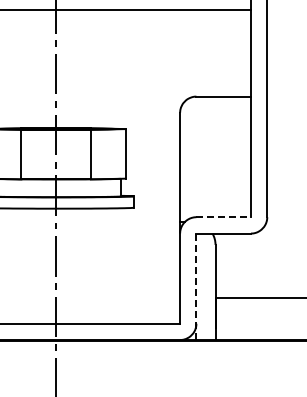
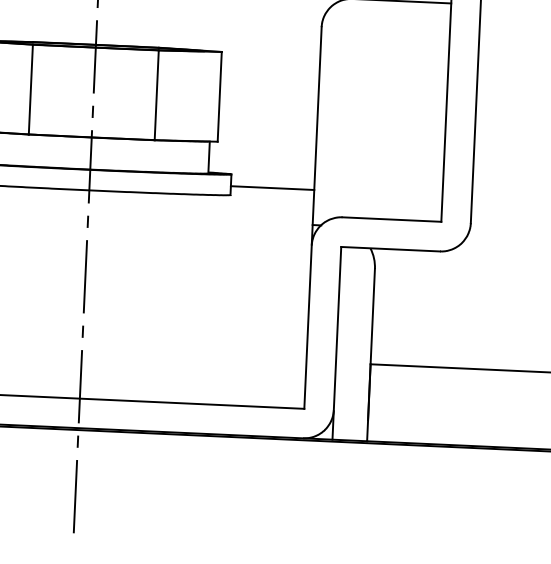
line: (157, 202) -> (273, 187), added
line: (224, 217) -> (393, 220), dashed -> solid
line: (196, 286) -> (337, 342), dashed -> solid

